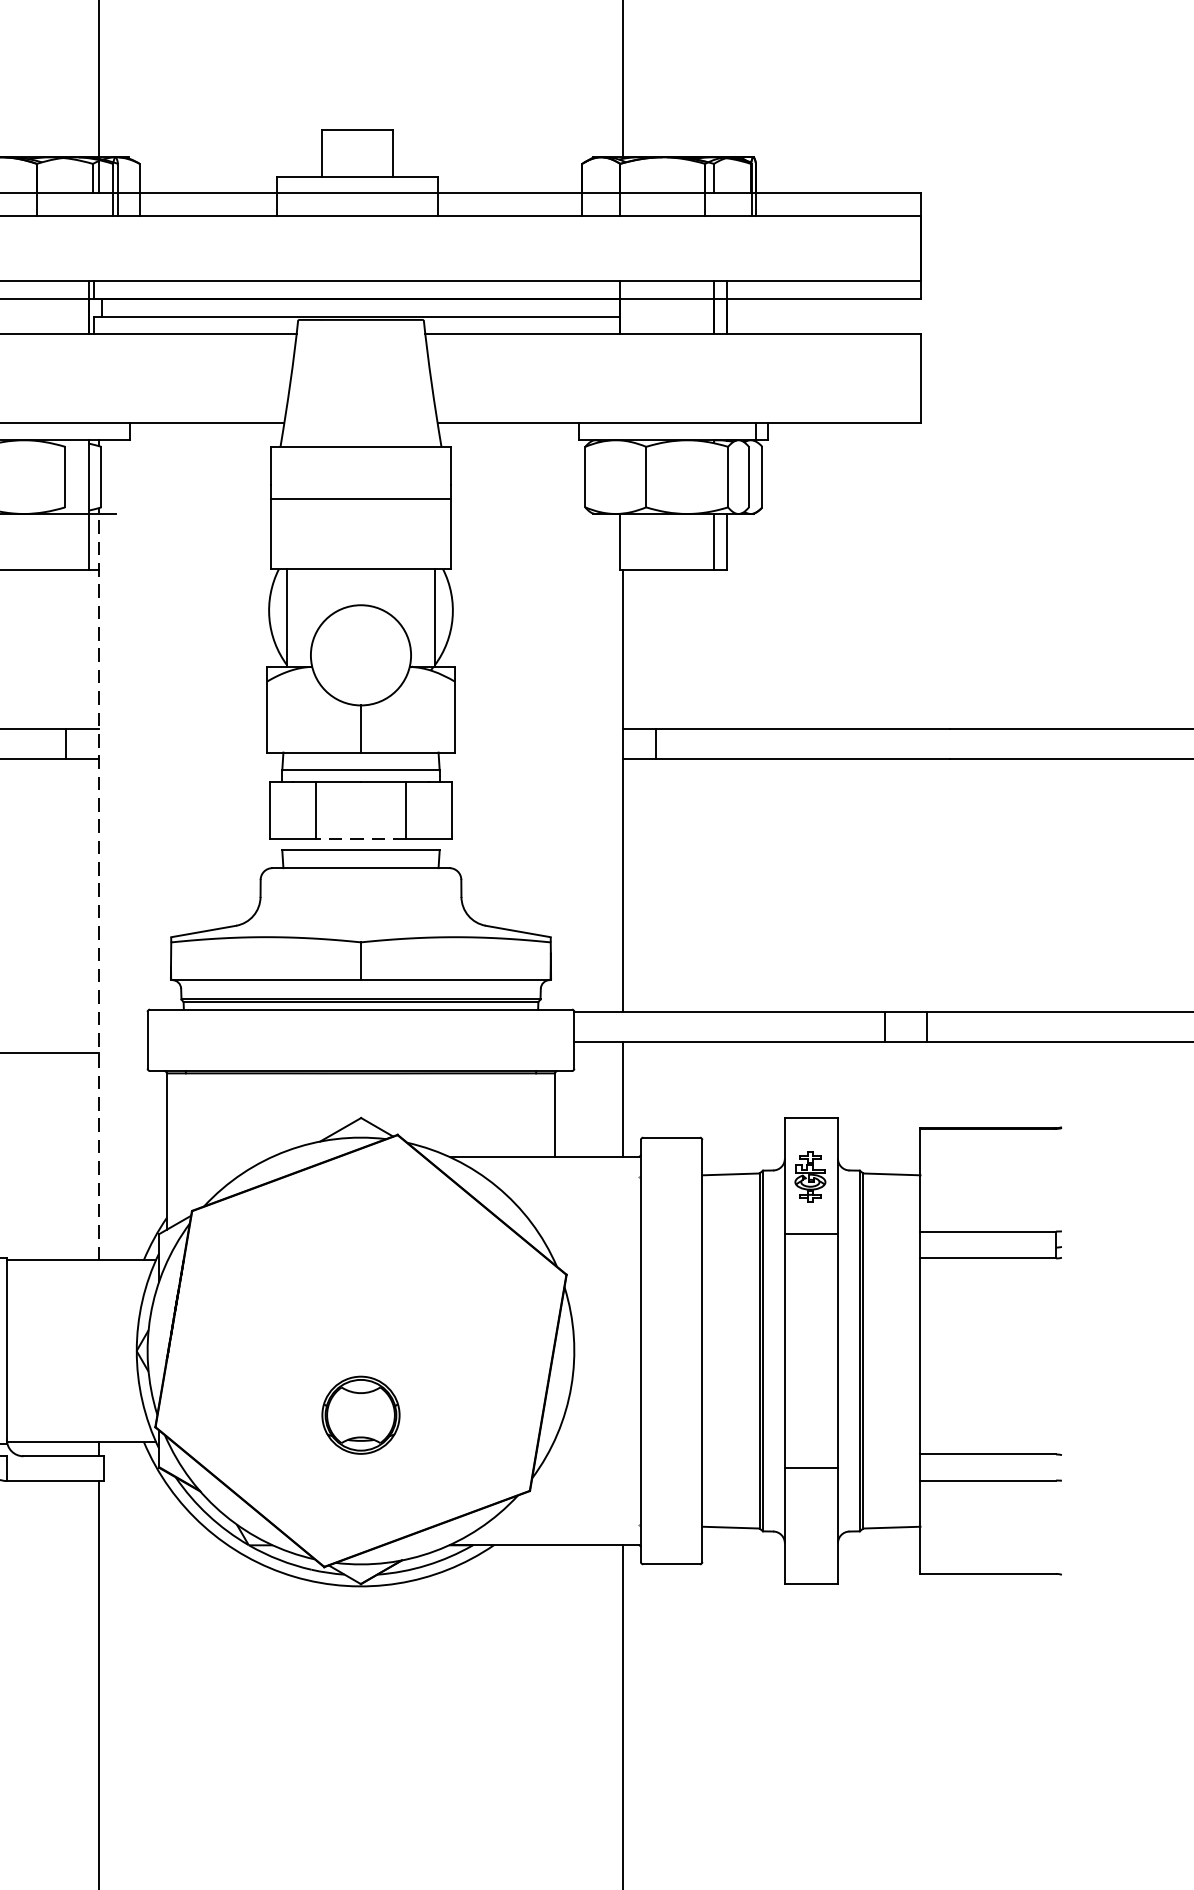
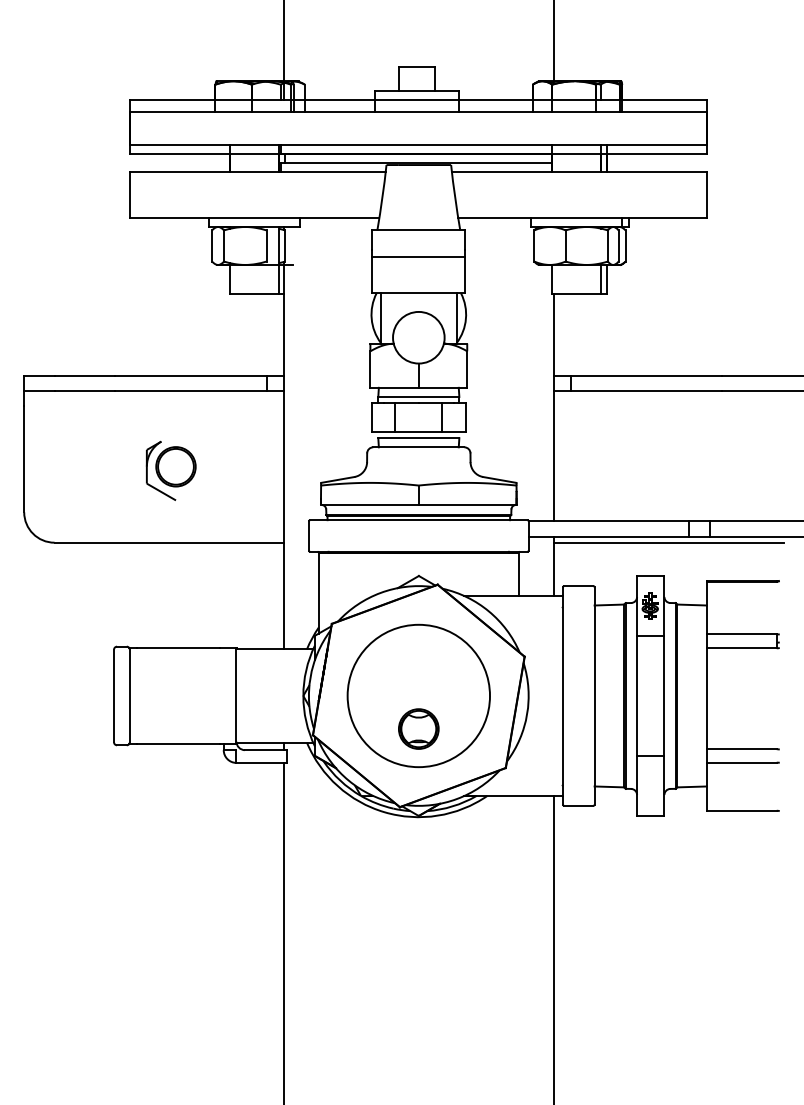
line: (360, 839) -> (418, 432), dashed -> solid
line: (98, 884) -> (283, 455), dashed -> solid
line: (845, 1052) -> (668, 542), added
circle: (360, 1350) -> (418, 695), added

